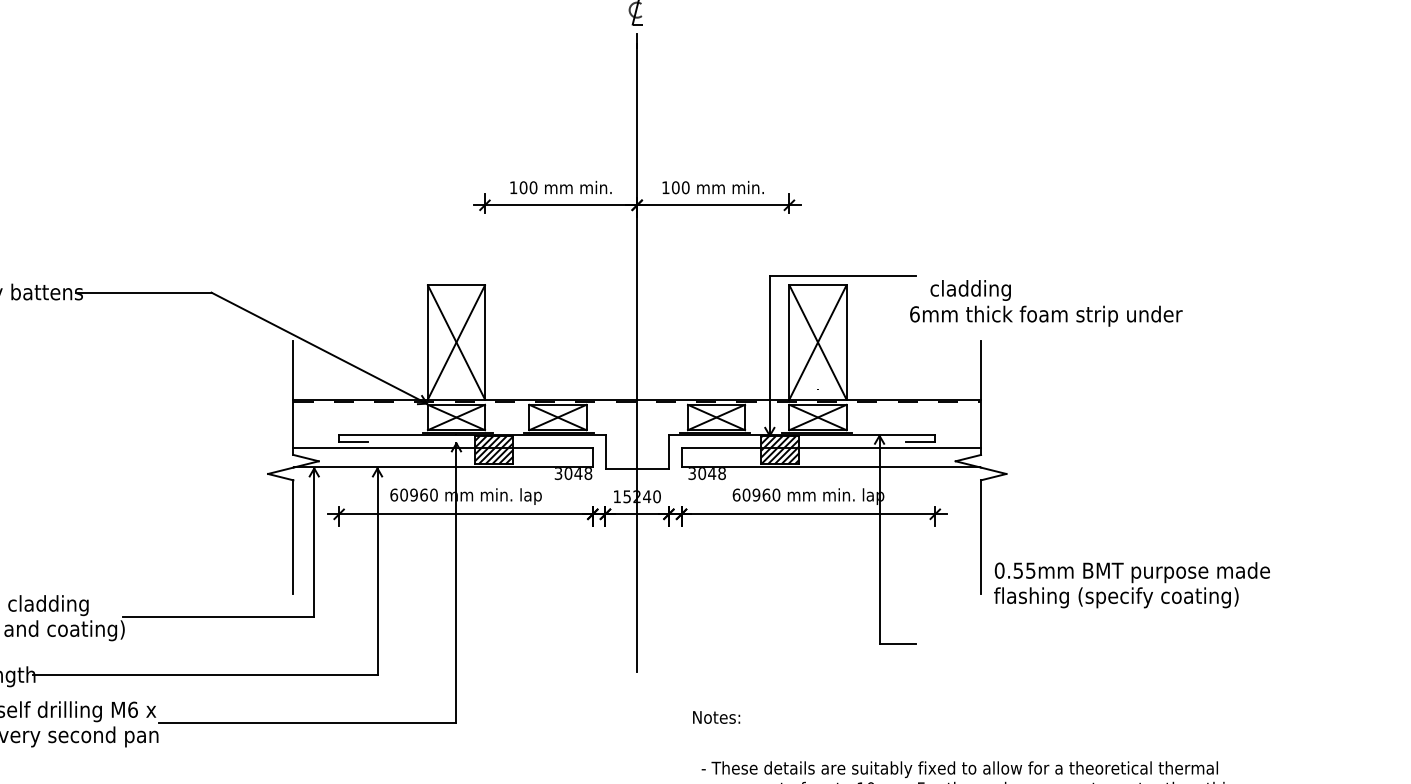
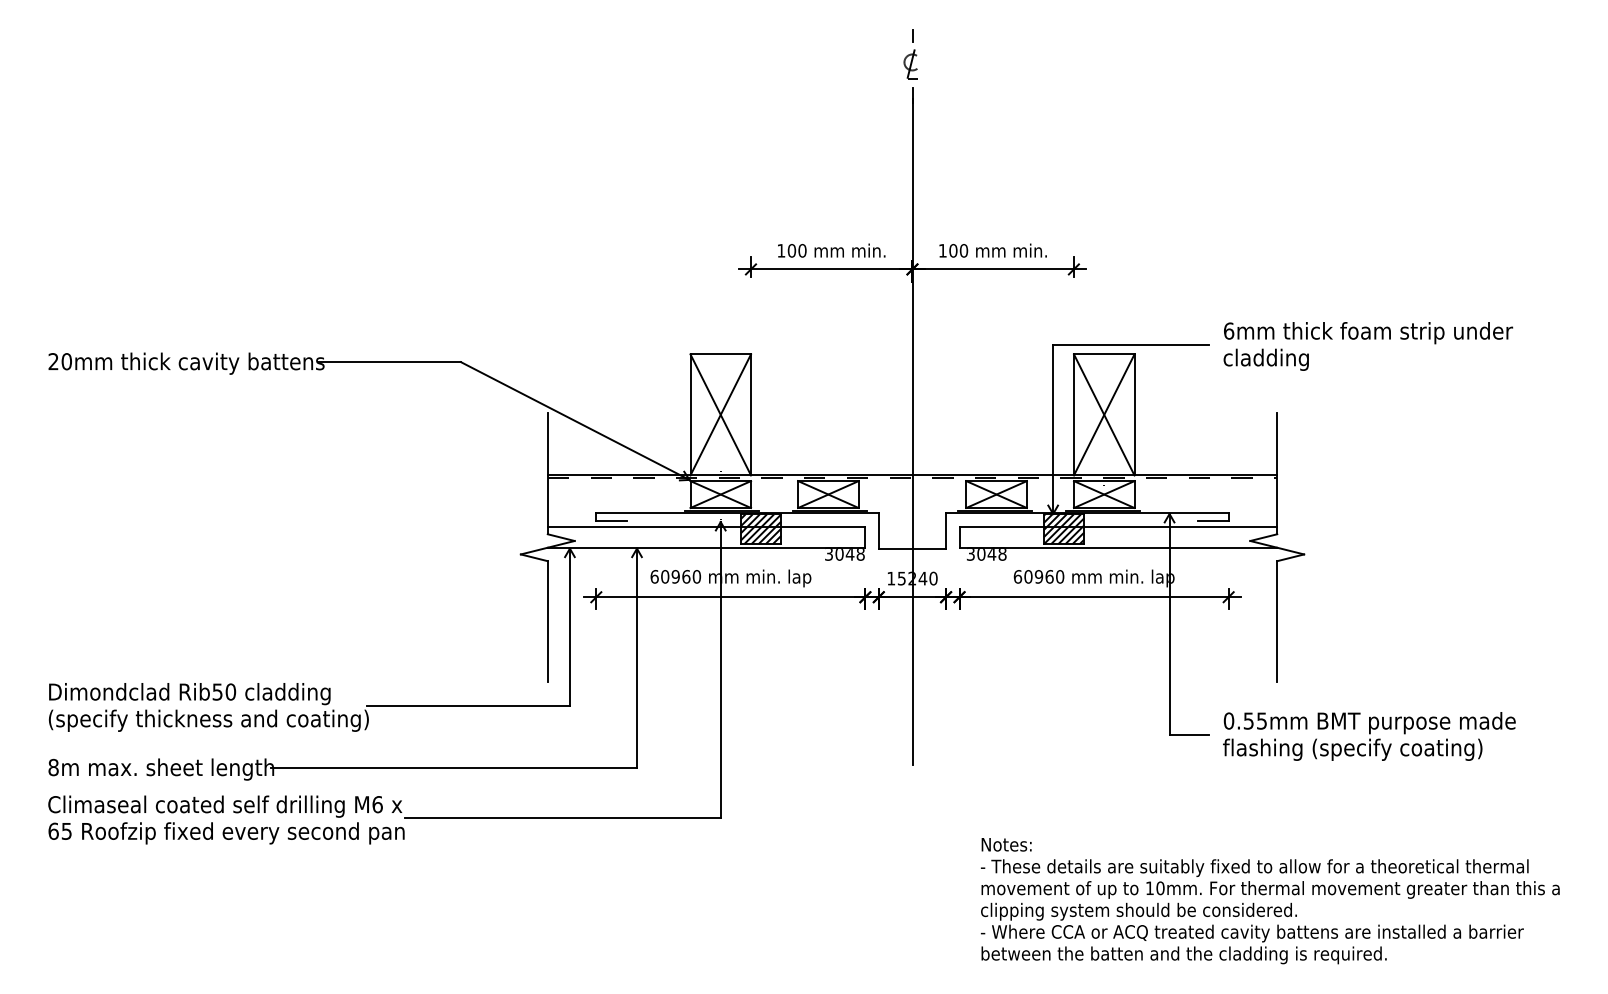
text: (1046, 316) -> (1368, 333), moved
text: (1132, 585) -> (1369, 736), moved
text: (716, 717) -> (1006, 844), moved

